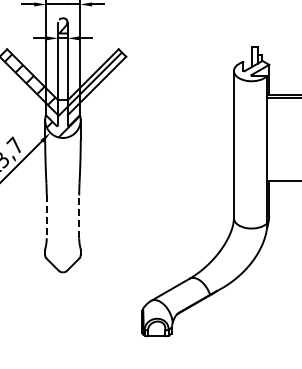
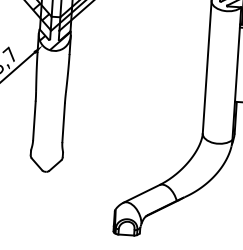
line: (79, 216) -> (63, 122), dashed -> solid
line: (46, 217) -> (34, 121), dashed -> solid

